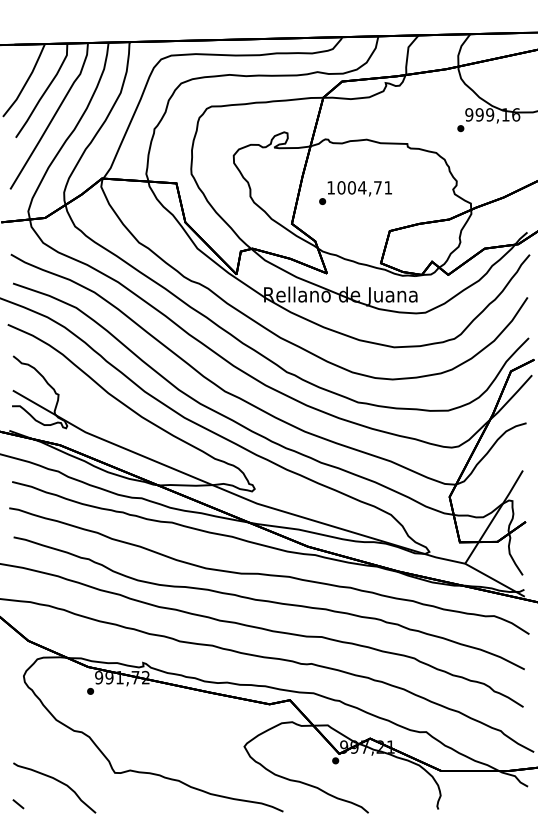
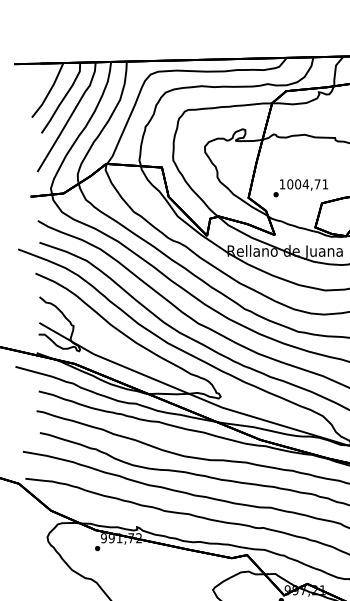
text: (355, 192) -> (300, 187), moved

